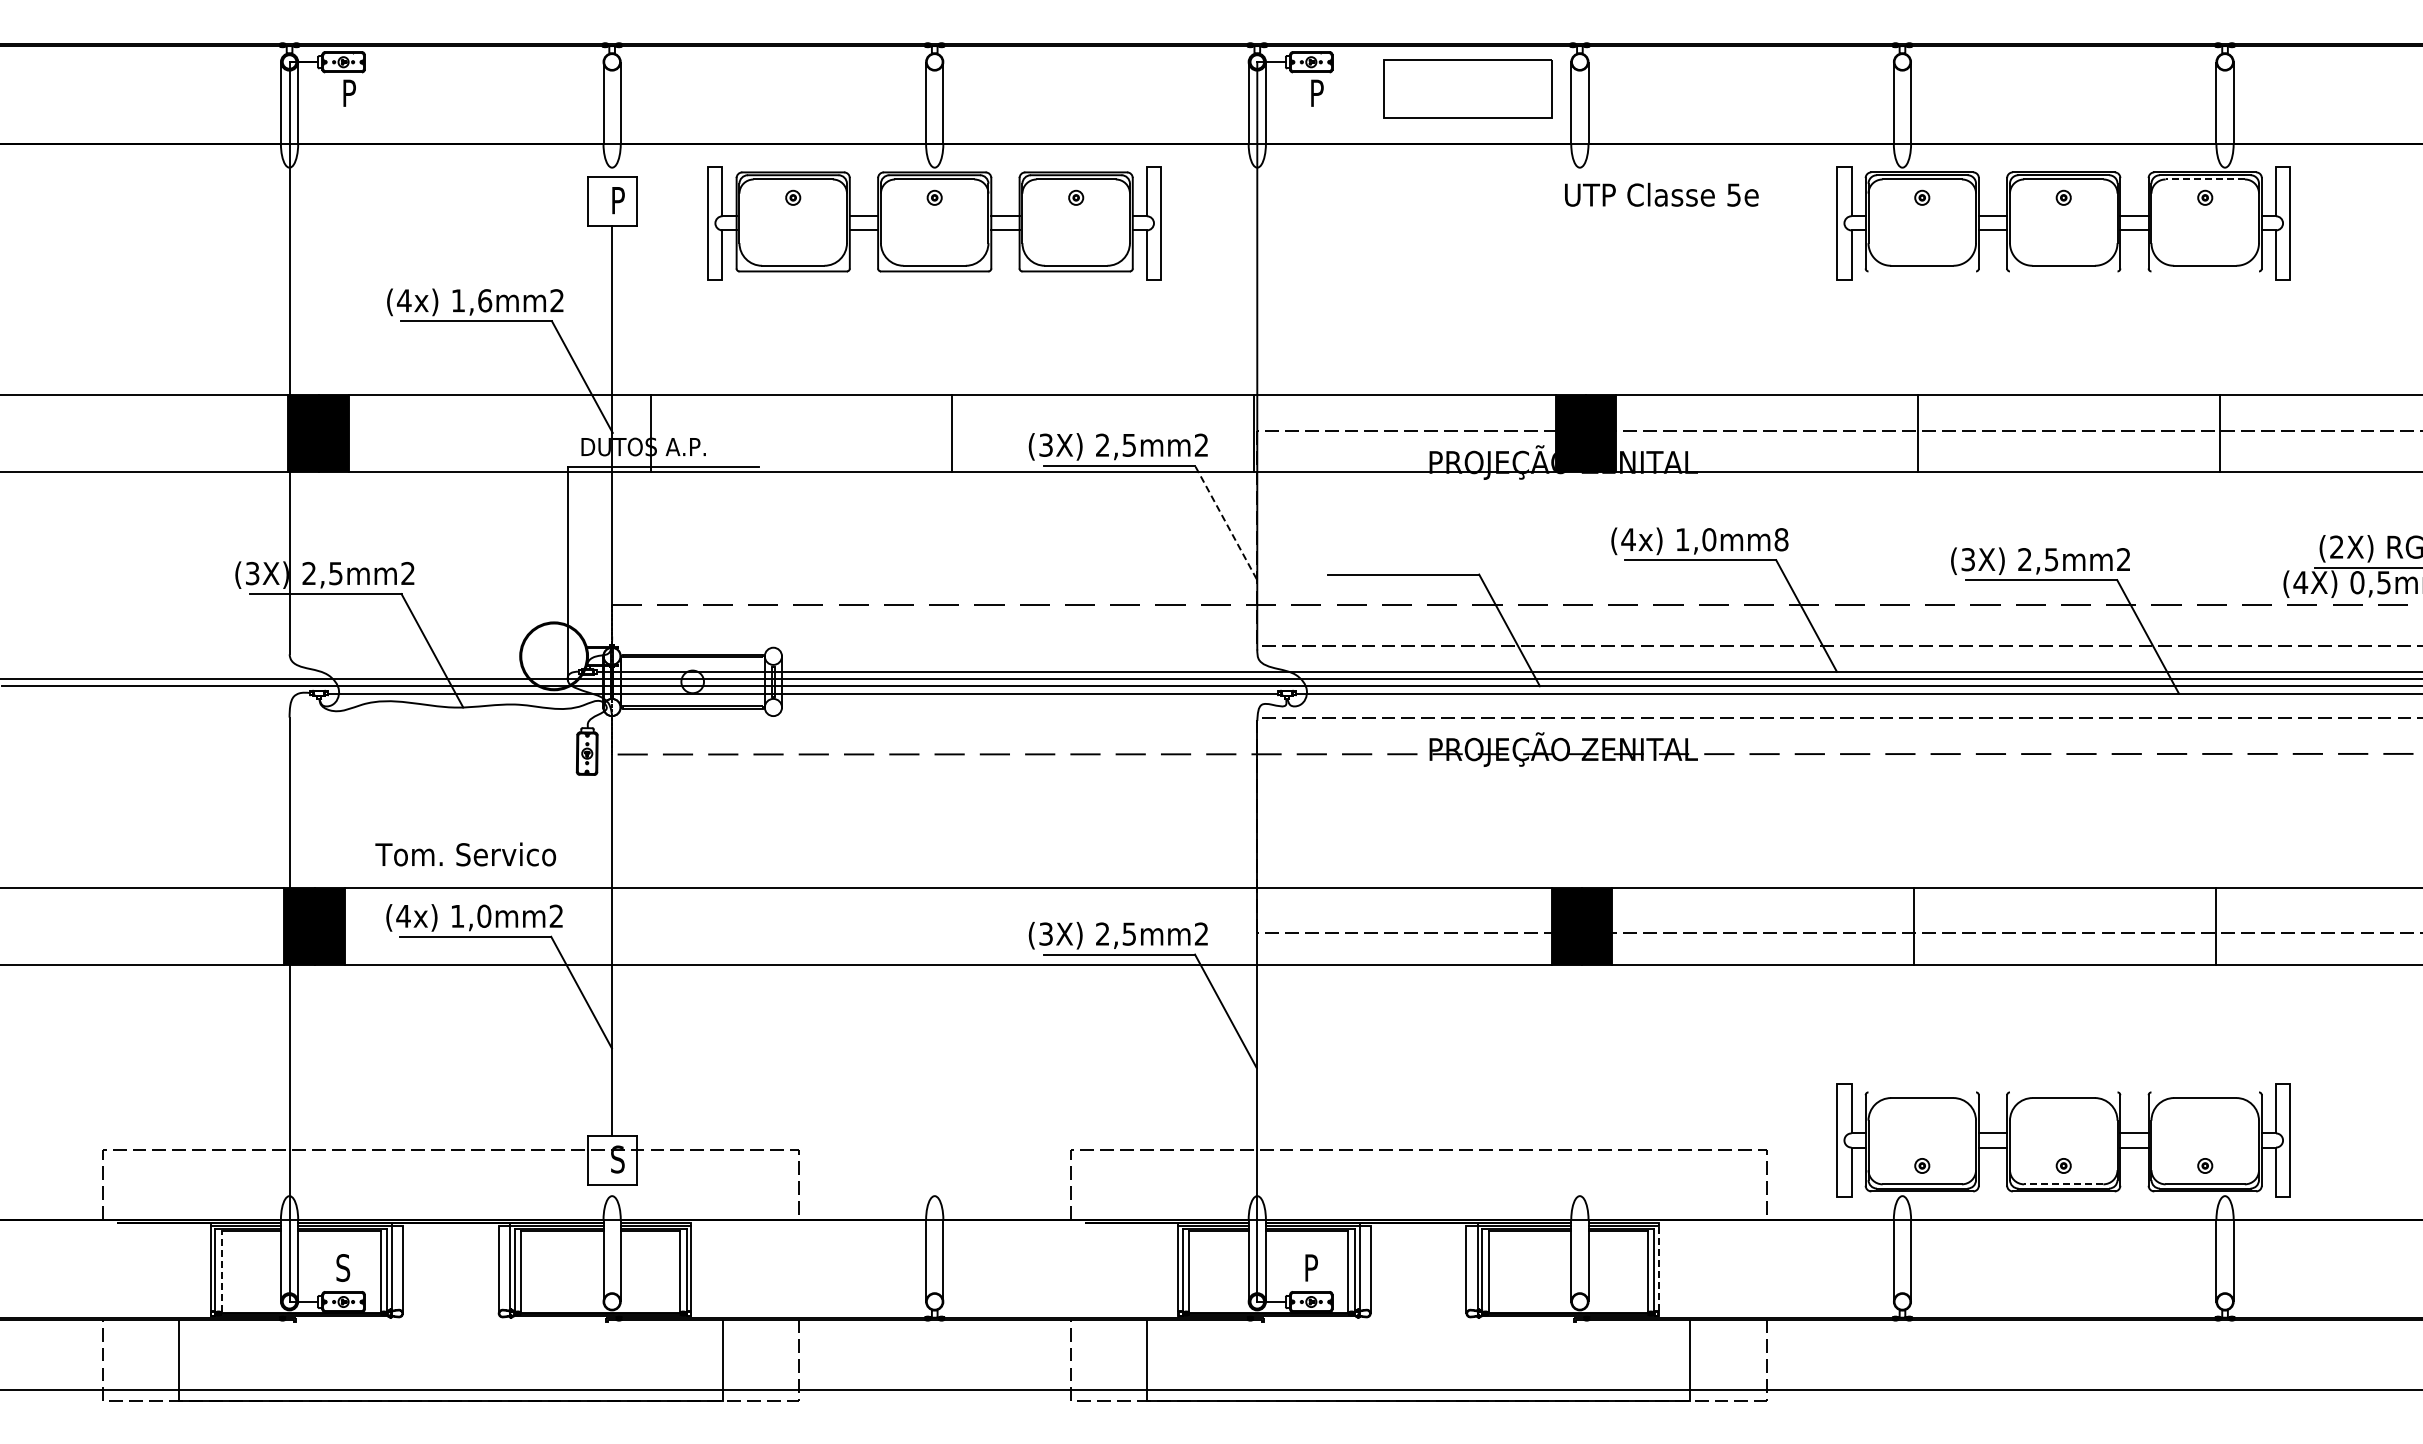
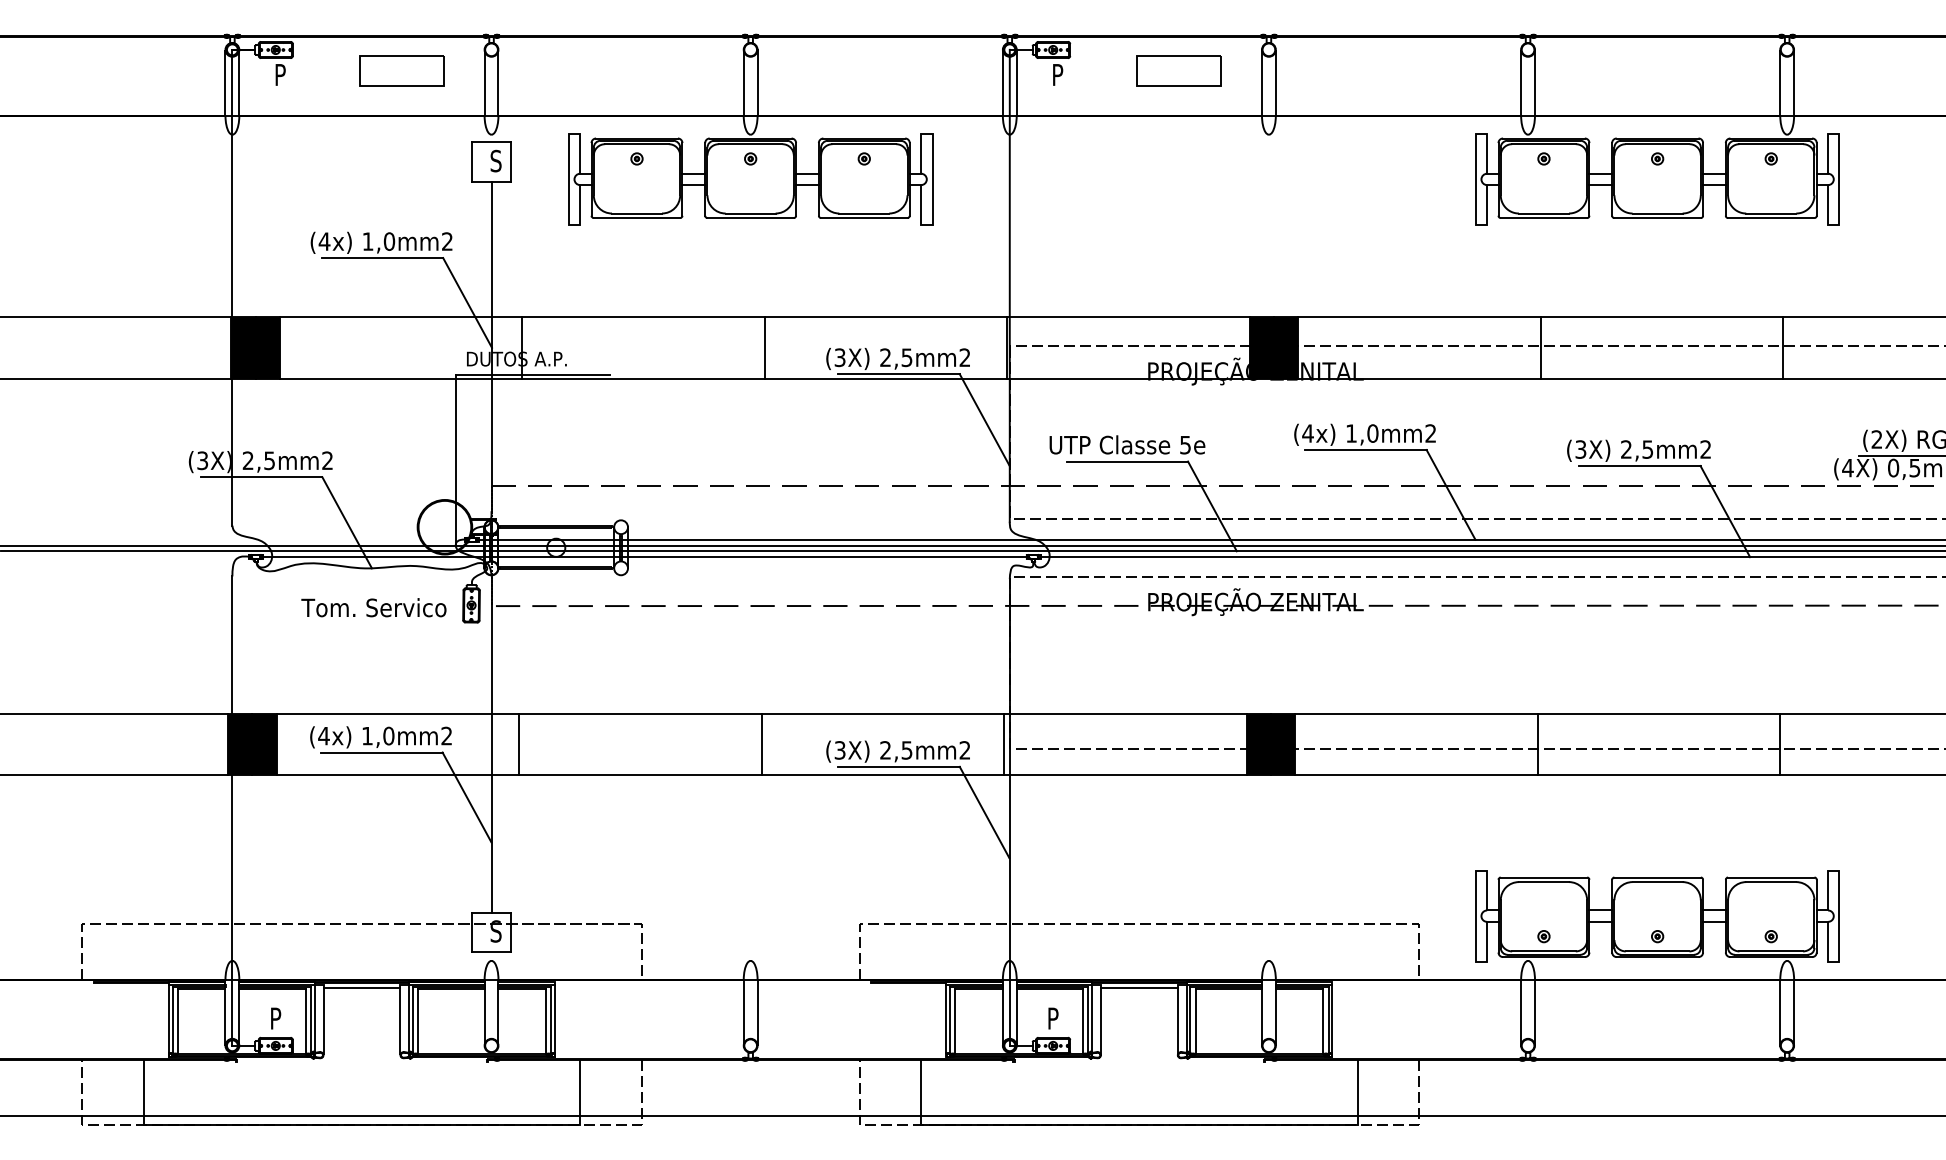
part: (500, 87) -> (401, 70), added
part: (1468, 87) -> (1179, 70), size x0.62
line: (2205, 179) -> (1771, 144), dashed -> solid
text: (1661, 194) -> (1127, 444), moved
text: (617, 200) -> (495, 161), P -> S
line: (1922, 271) -> (1544, 218), added
line: (2063, 271) -> (1657, 218), added
line: (2205, 271) -> (1771, 218), added
text: (485, 300) -> (389, 241), 1,6mm2 -> 1,0mm2
line: (1225, 522) -> (984, 419), dashed -> solid
text: (1781, 539) -> (1430, 433), 1,0mm8 -> 1,0mm2
text: (465, 854) -> (373, 607), moved
line: (646, 926) -> (519, 744), added
line: (948, 926) -> (761, 744), added
line: (1250, 926) -> (1004, 744), added
line: (1922, 1092) -> (1544, 877), added
line: (2063, 1092) -> (1657, 877), added
line: (2205, 1092) -> (1771, 877), added
line: (2063, 1184) -> (1657, 951), dashed -> solid
line: (450, 1230) -> (361, 988), added
line: (1418, 1230) -> (1139, 988), added
text: (343, 1268) -> (275, 1019), S -> P
line: (1658, 1268) -> (1332, 1019), dashed -> solid
line: (221, 1271) -> (177, 1021), dashed -> solid

